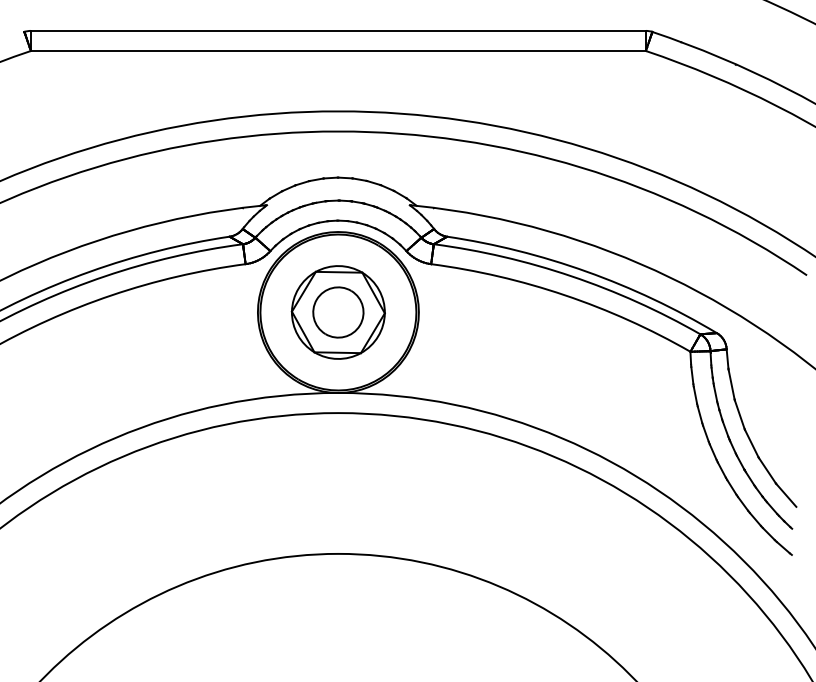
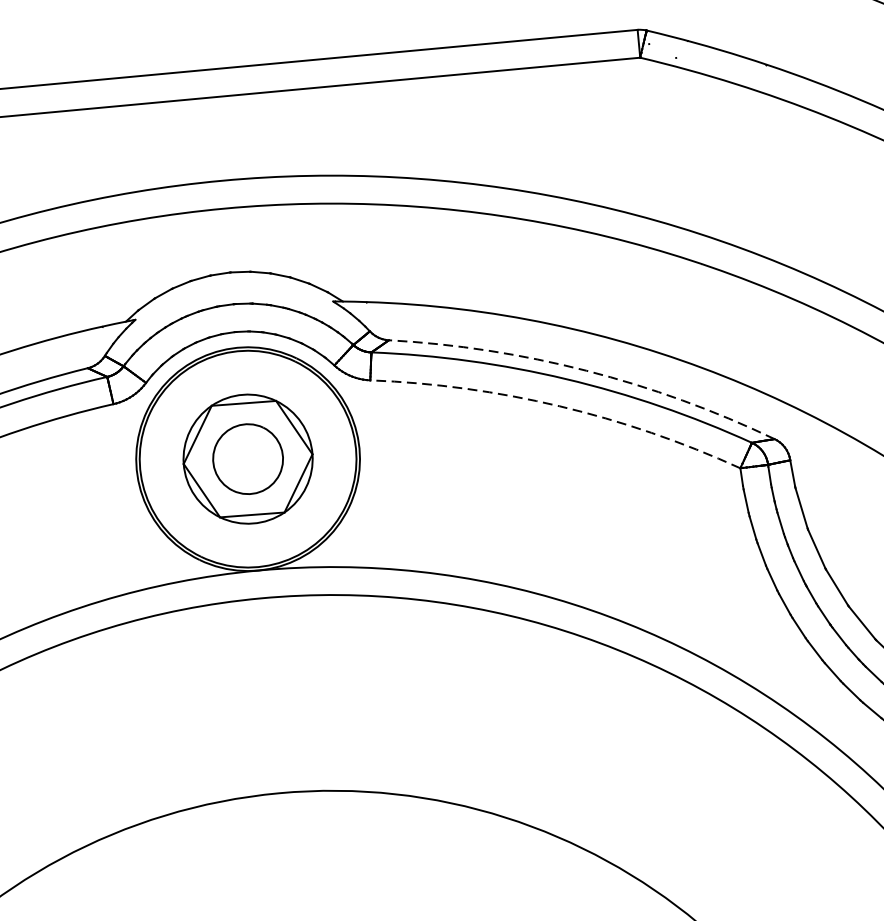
arc: (586, 271) -> (586, 370), solid -> dashed
arc: (565, 295) -> (560, 406), solid -> dashed

